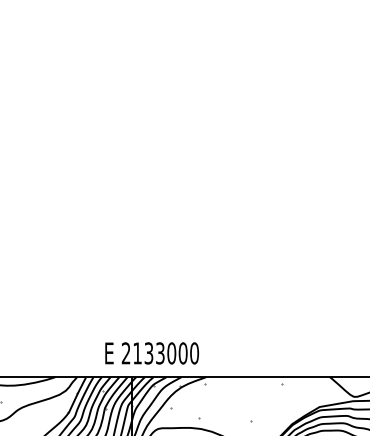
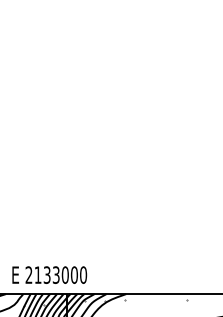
text: (151, 353) -> (49, 275), moved

